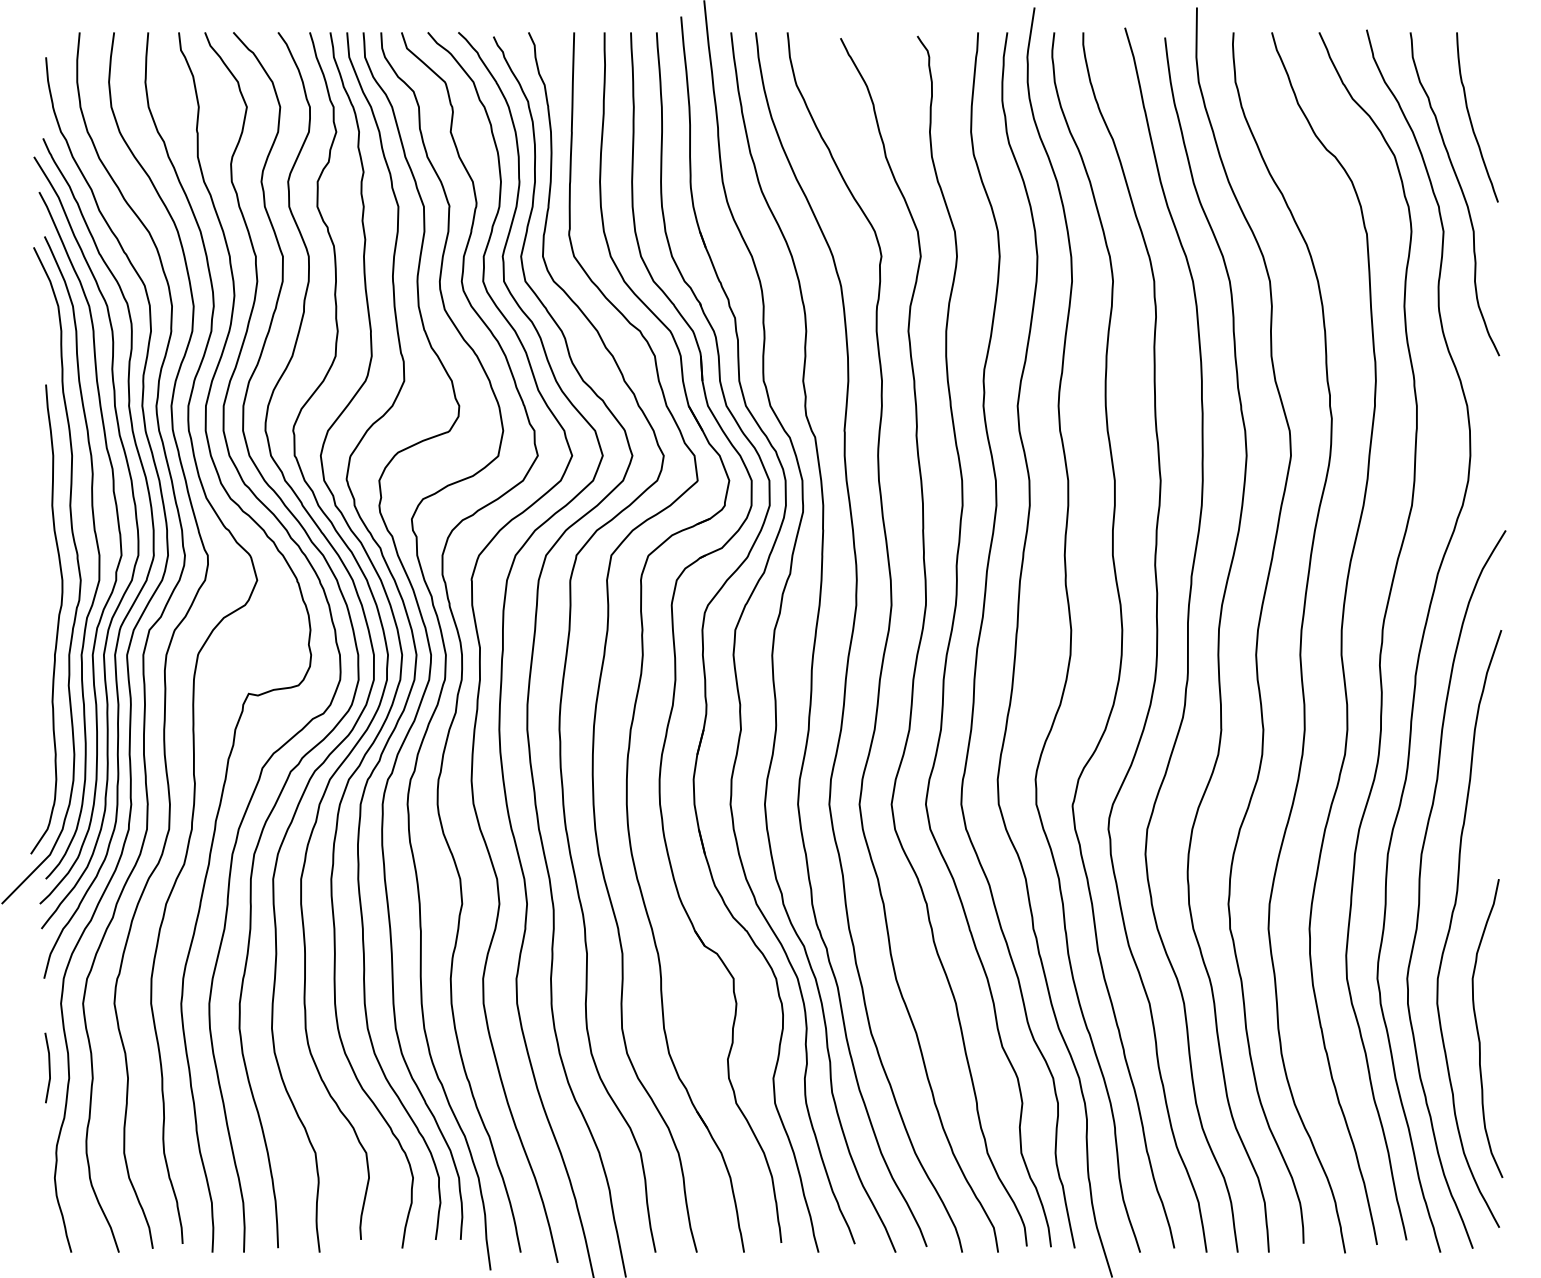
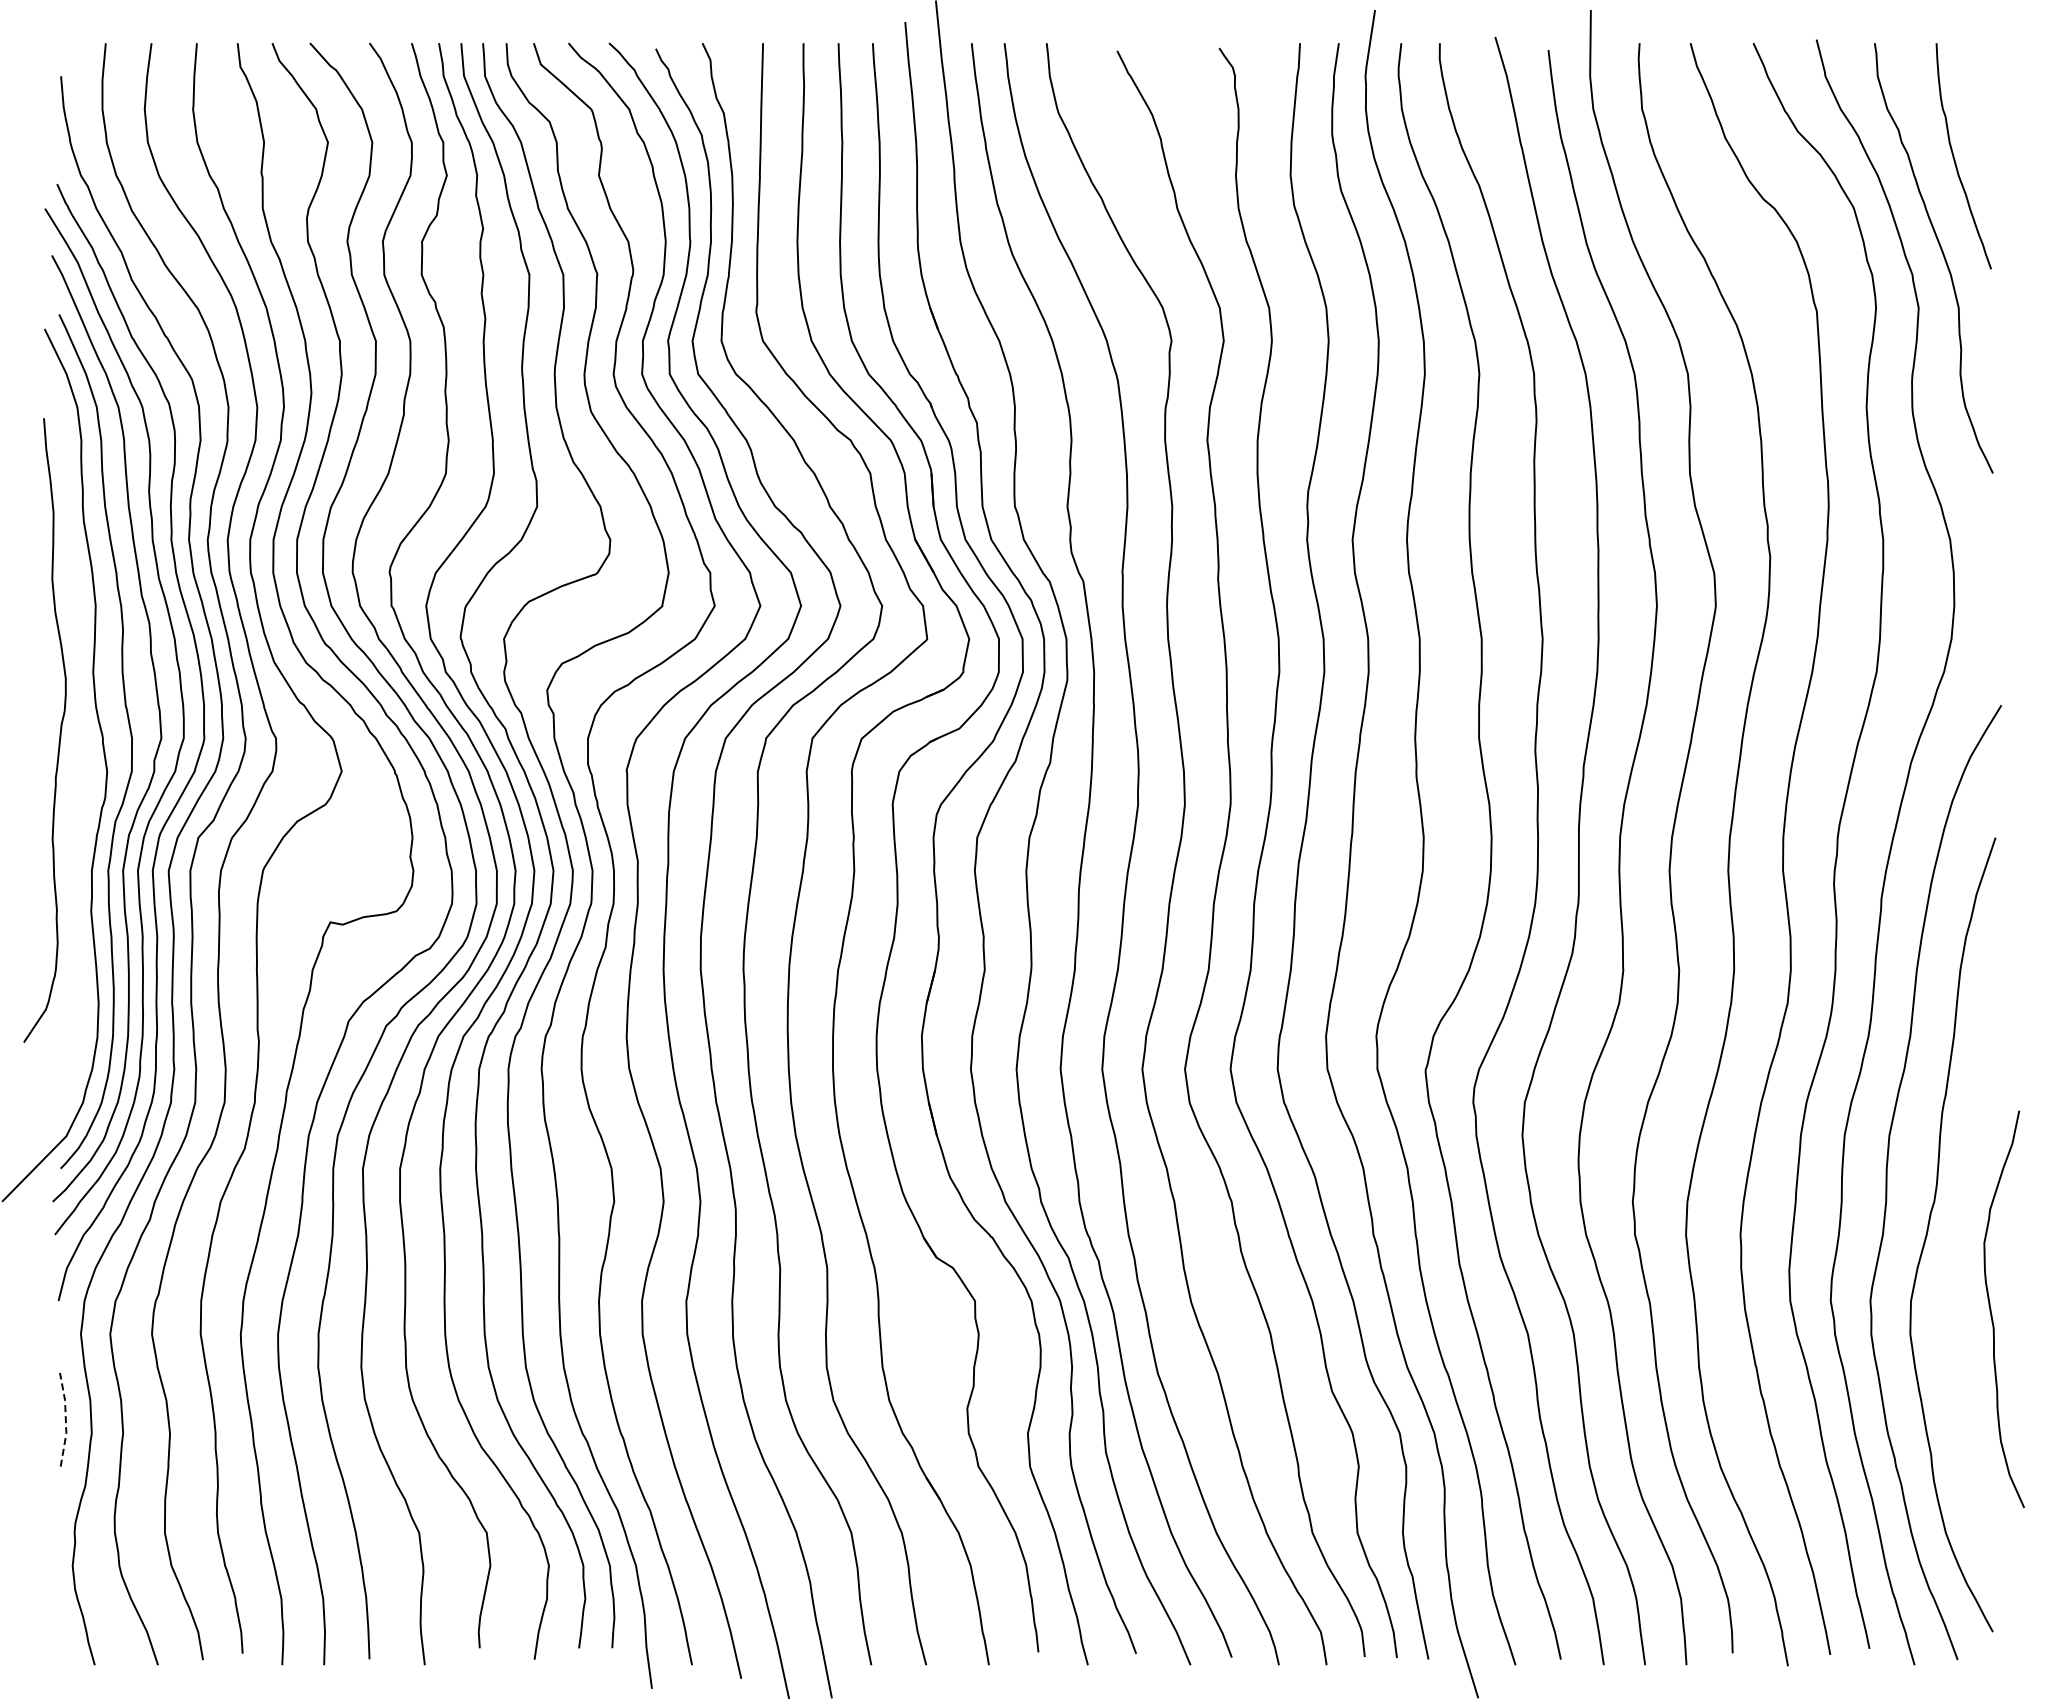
curve: (57, 620) -> (59, 732), moved
curve: (1478, 1028) -> (1991, 1309), moved
line: (49, 1067) -> (65, 1419), solid -> dashed

